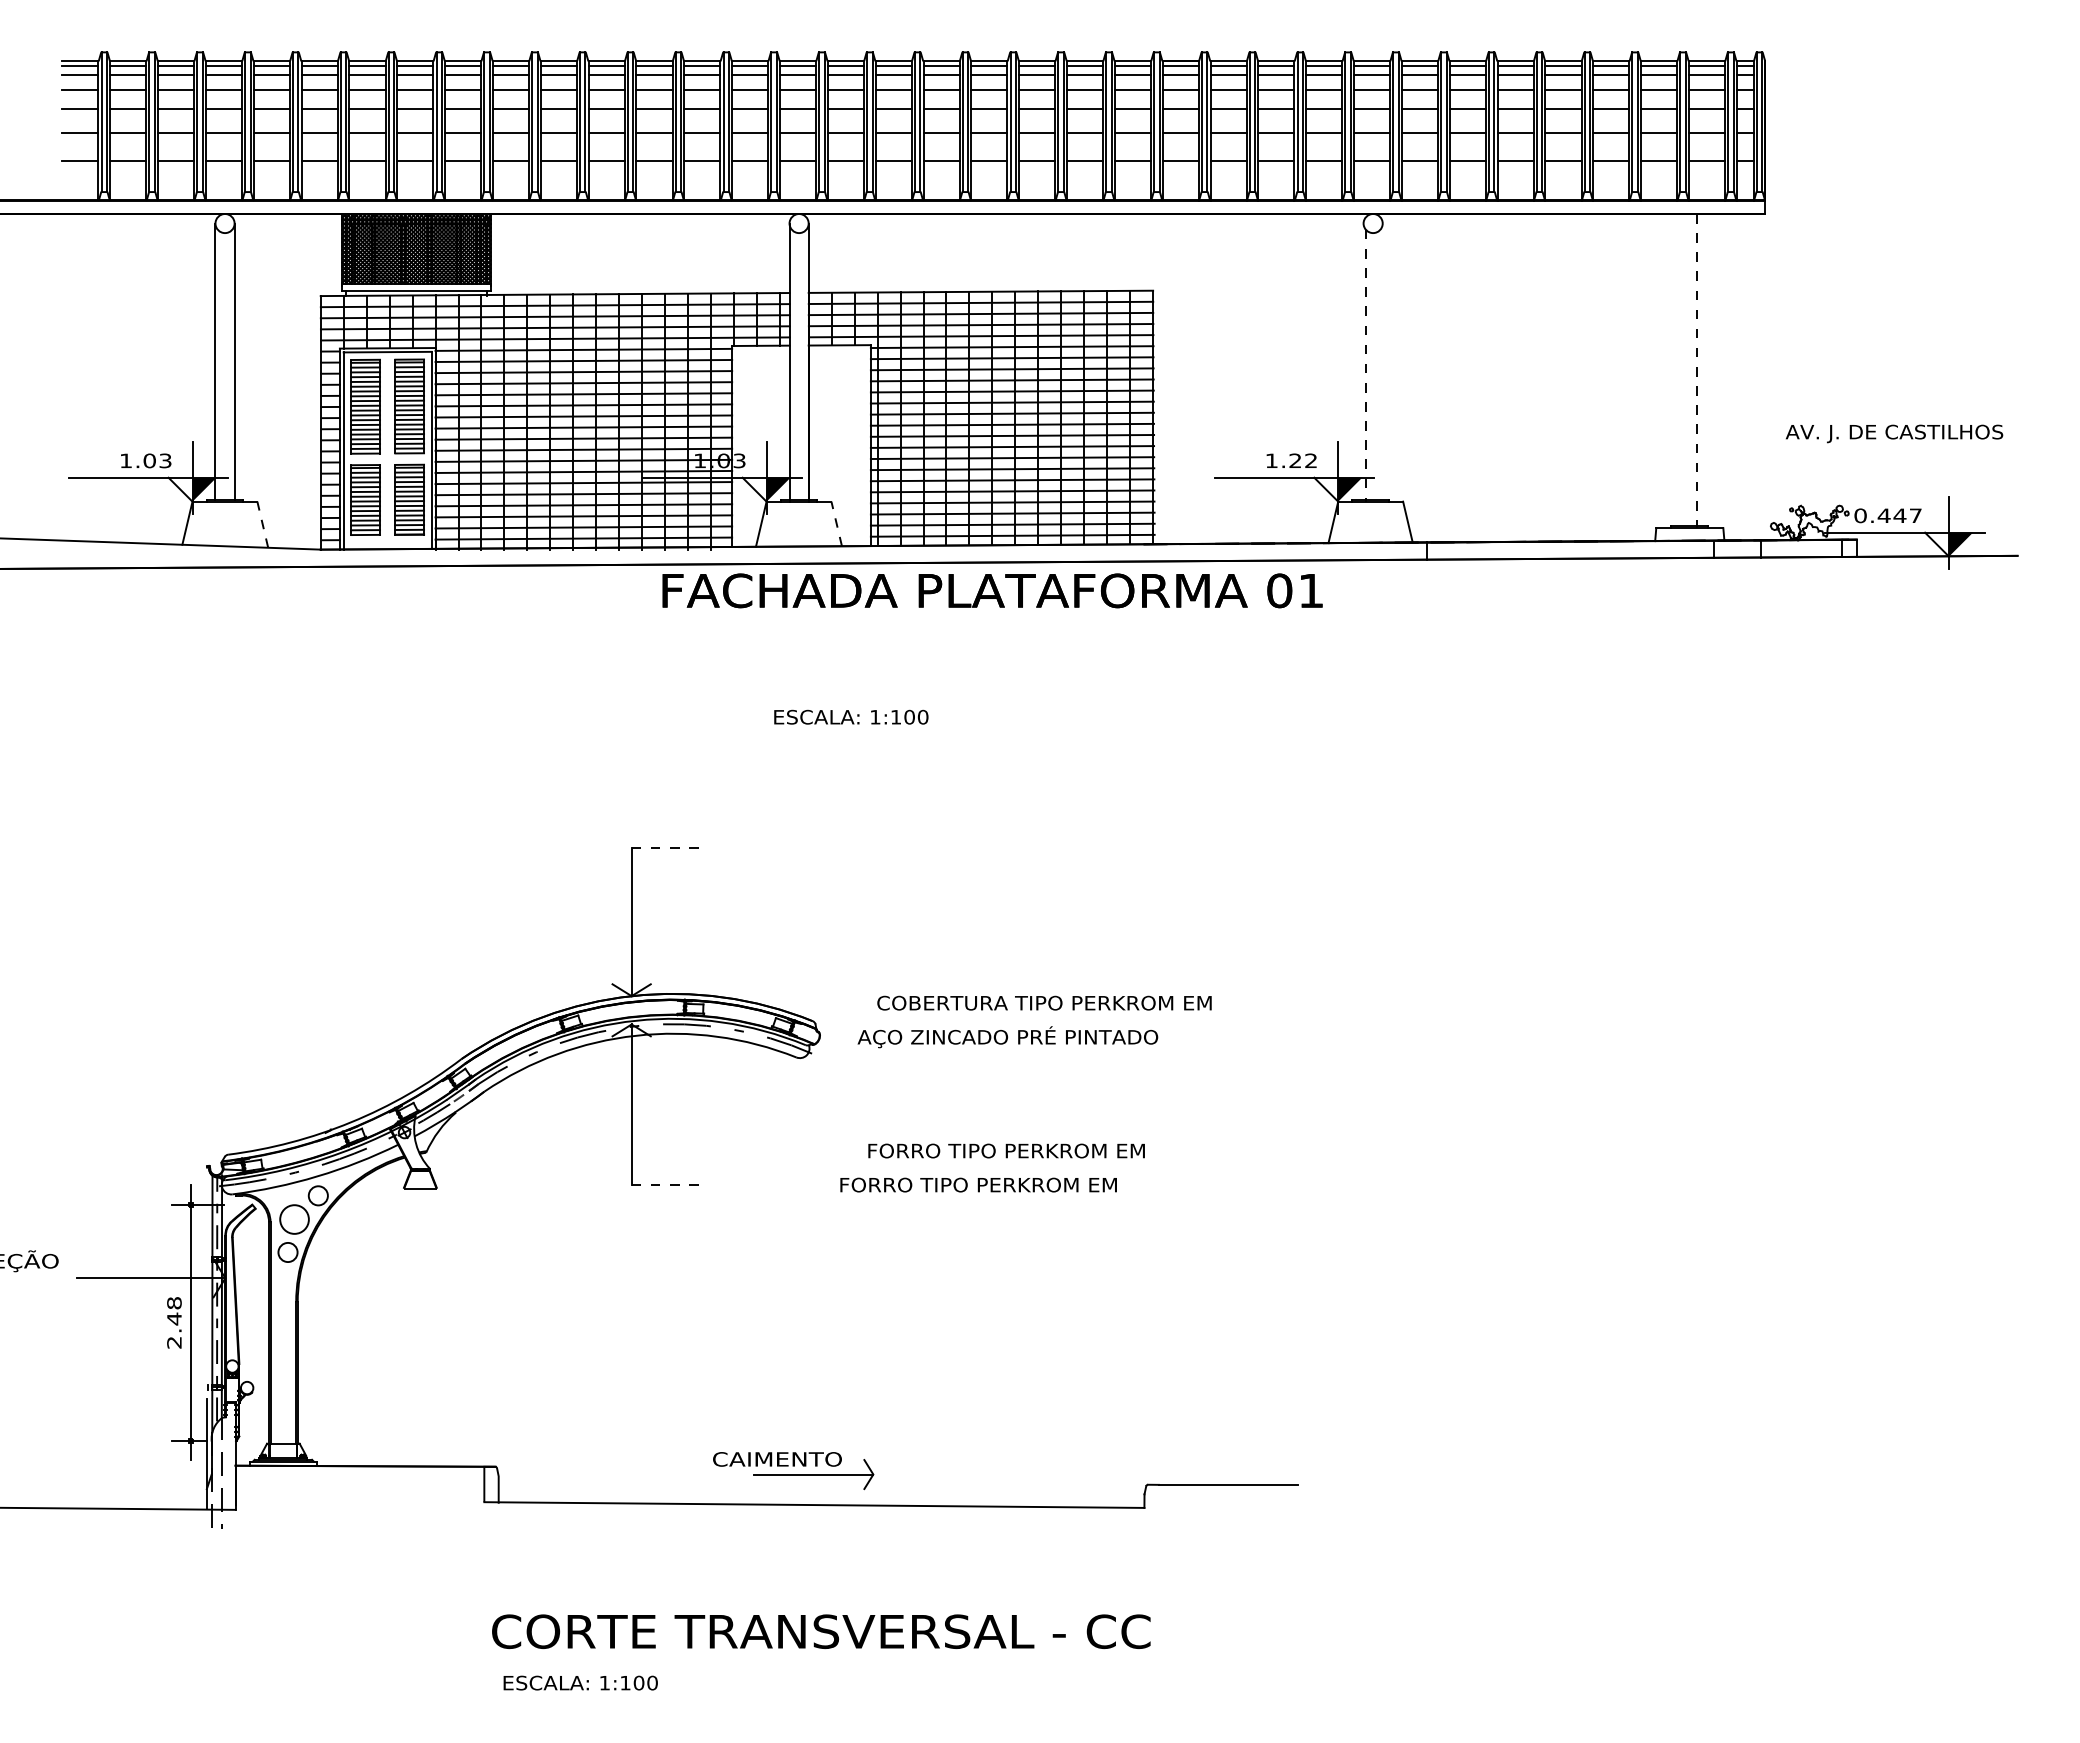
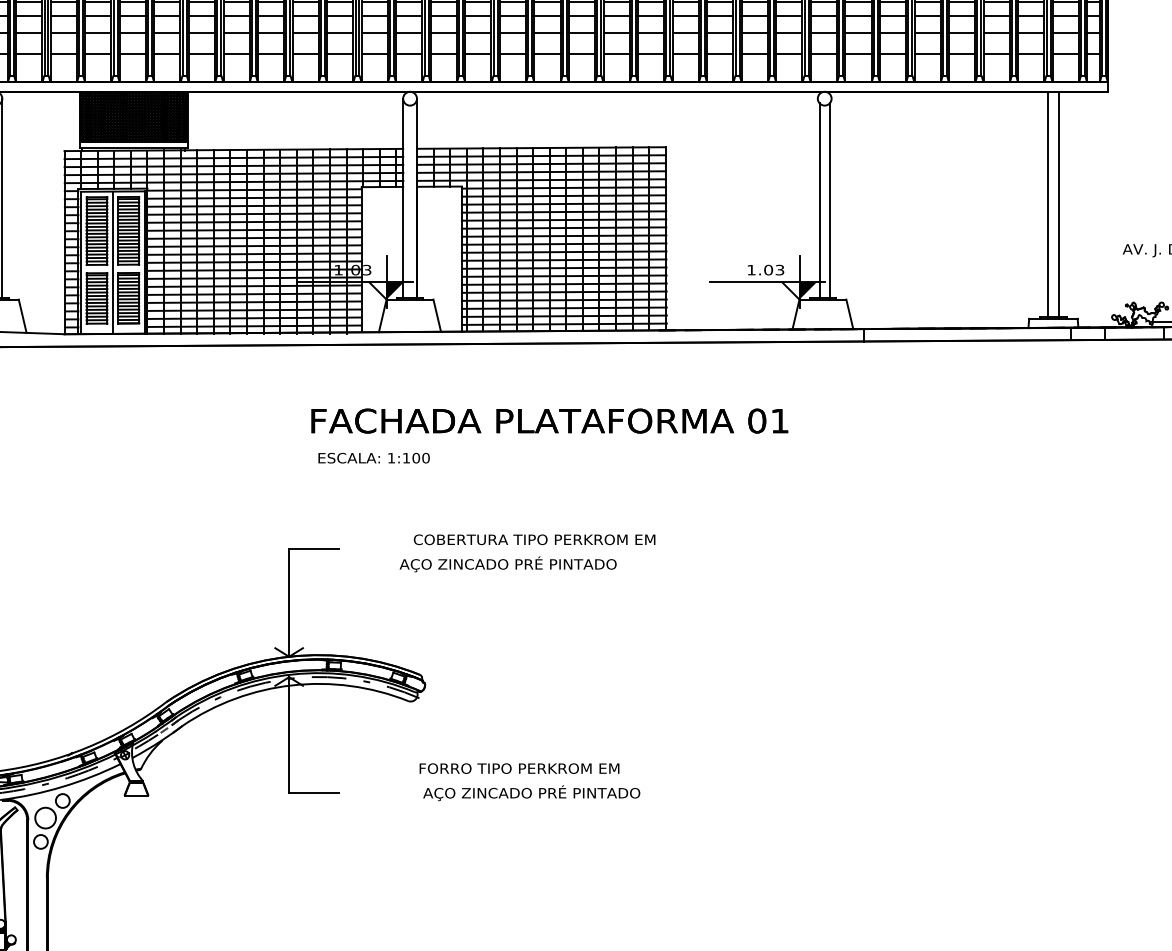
line: (1365, 365) -> (819, 201), dashed -> solid
line: (1380, 365) -> (830, 201), added
line: (1682, 370) -> (1048, 204), added
line: (1696, 371) -> (1058, 205), dashed -> solid
line: (387, 450) -> (112, 262), added
text: (1303, 460) -> (774, 269), 1.22 -> 1.03
line: (836, 523) -> (437, 315), dashed -> solid
line: (262, 524) -> (22, 316), dashed -> solid
text: (992, 590) -> (549, 420), moved
text: (851, 716) -> (374, 457), moved
line: (666, 847) -> (314, 549), dashed -> solid
text: (1034, 1021) -> (527, 553), moved
text: (1006, 1150) -> (519, 768), moved
text: (967, 1184) -> (531, 792), FORRO TIPO PERKROM EM -> AÇO ZINCADO PRÉ PINTADO
line: (666, 1185) -> (314, 793), dashed -> solid

